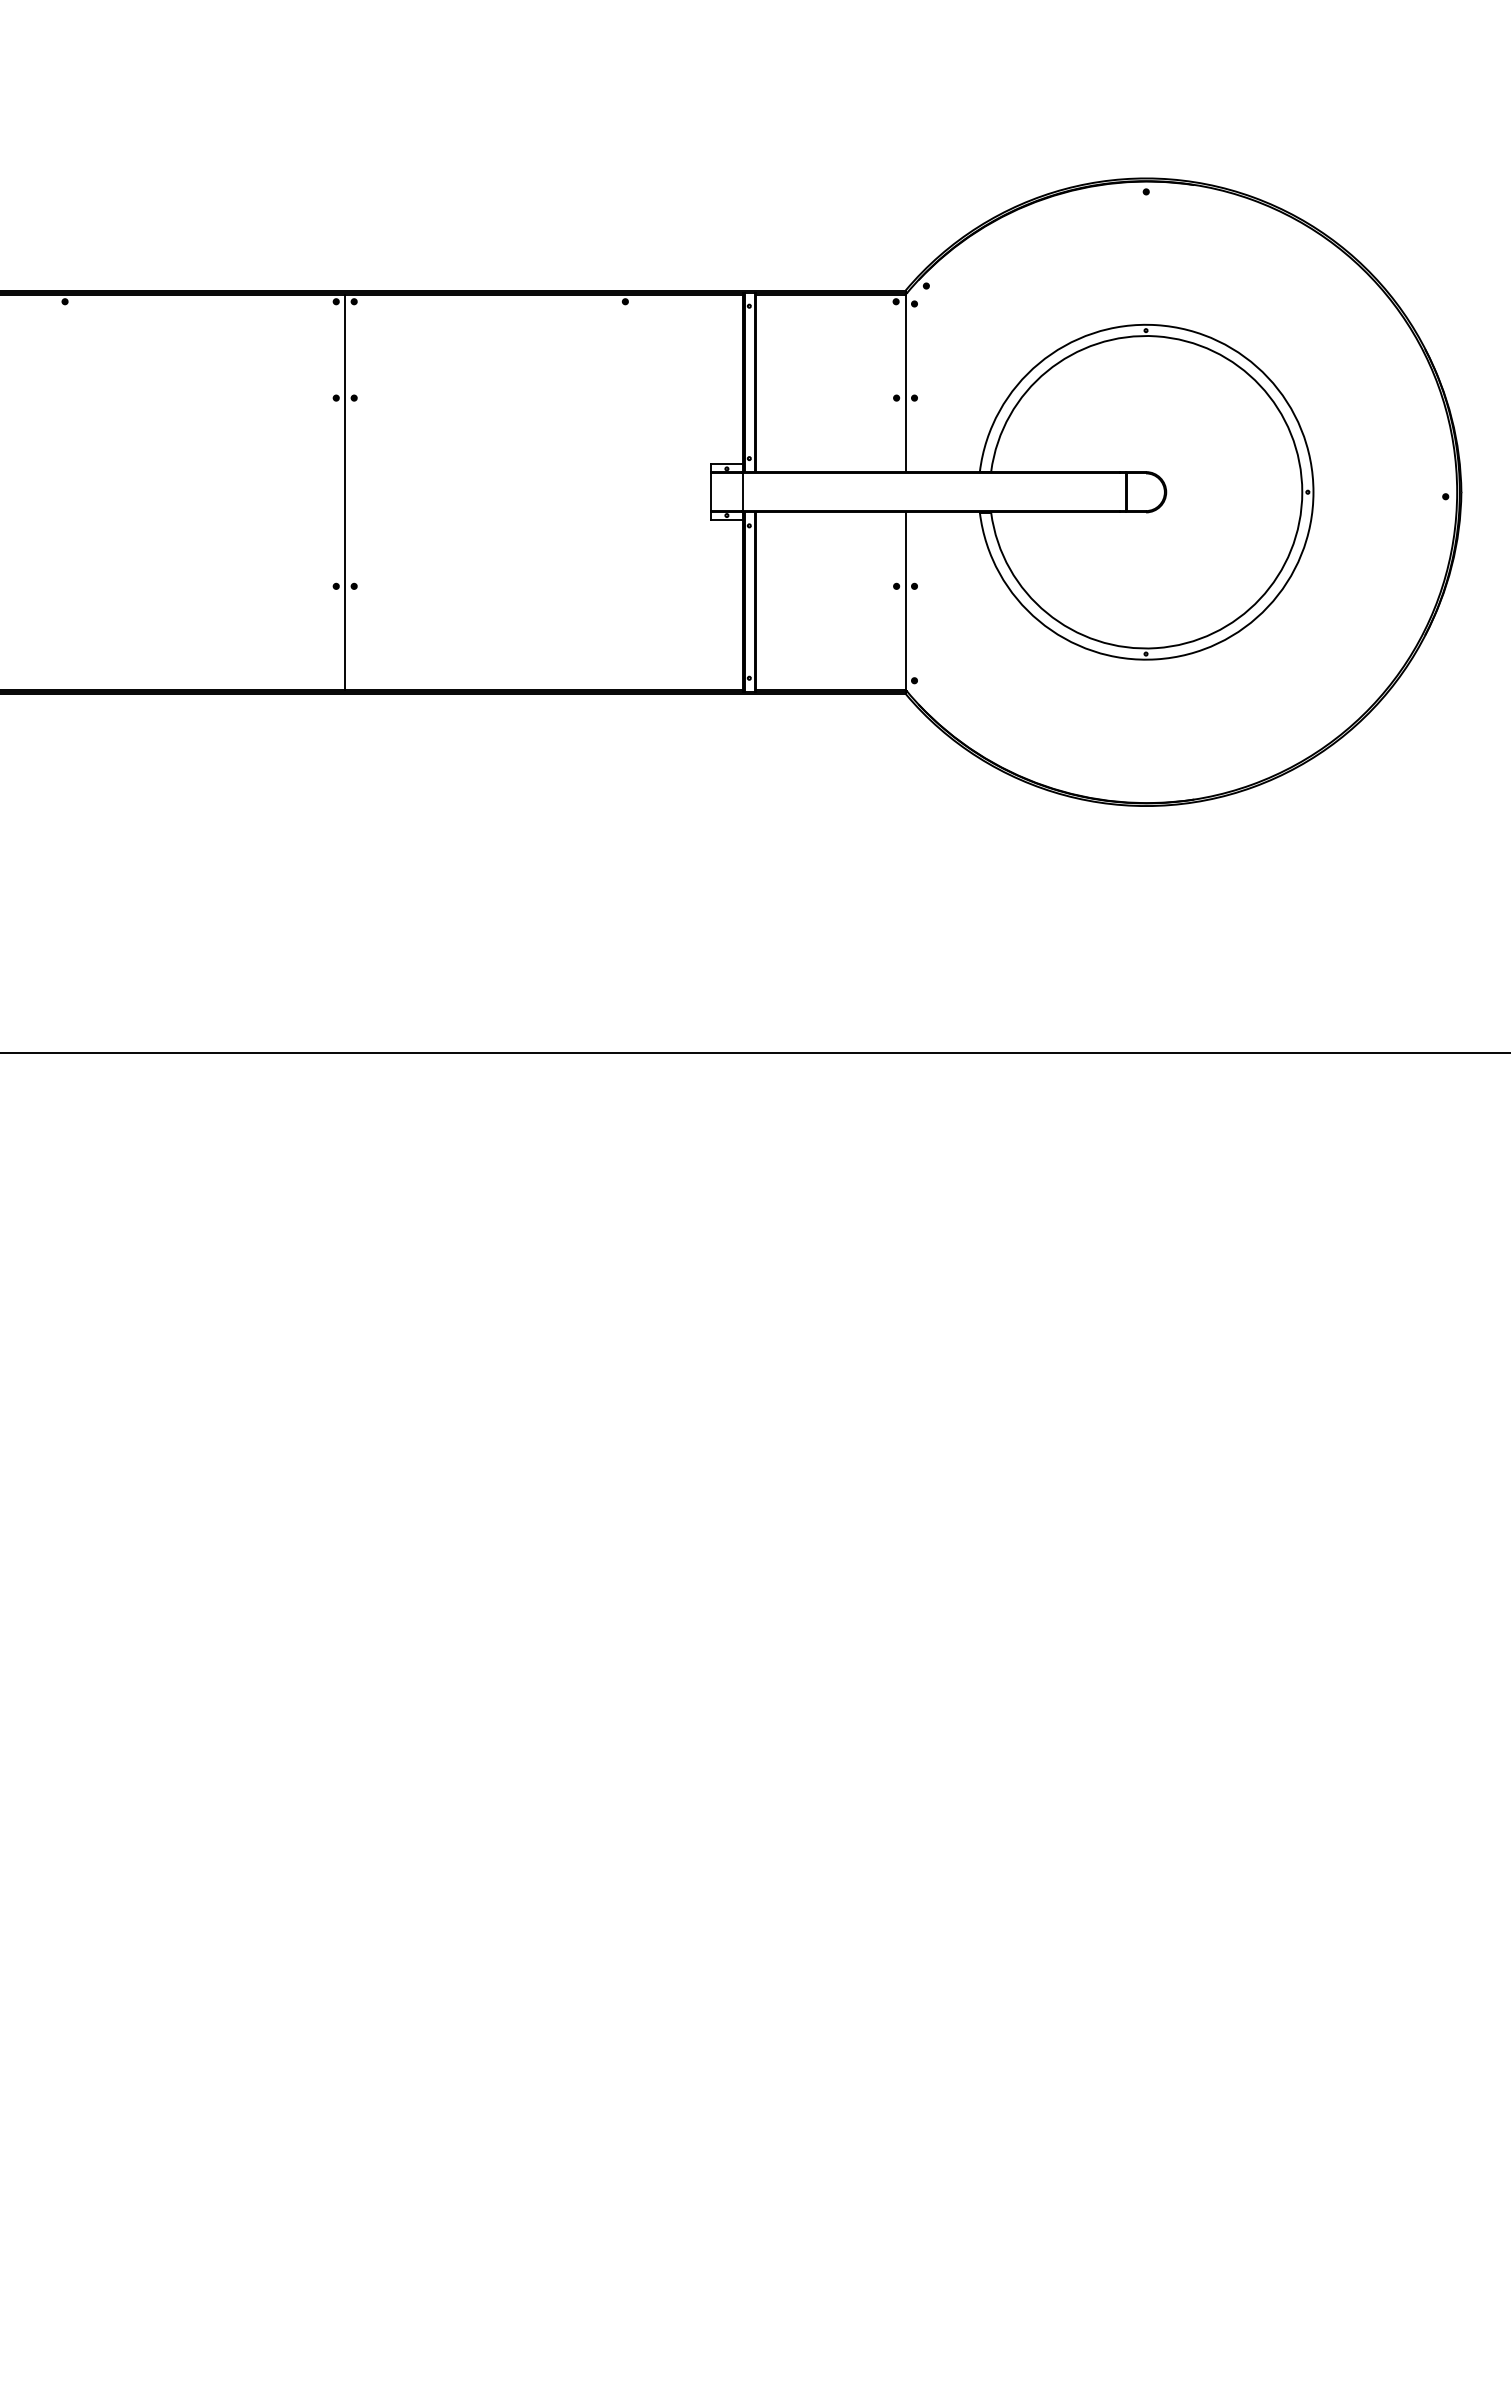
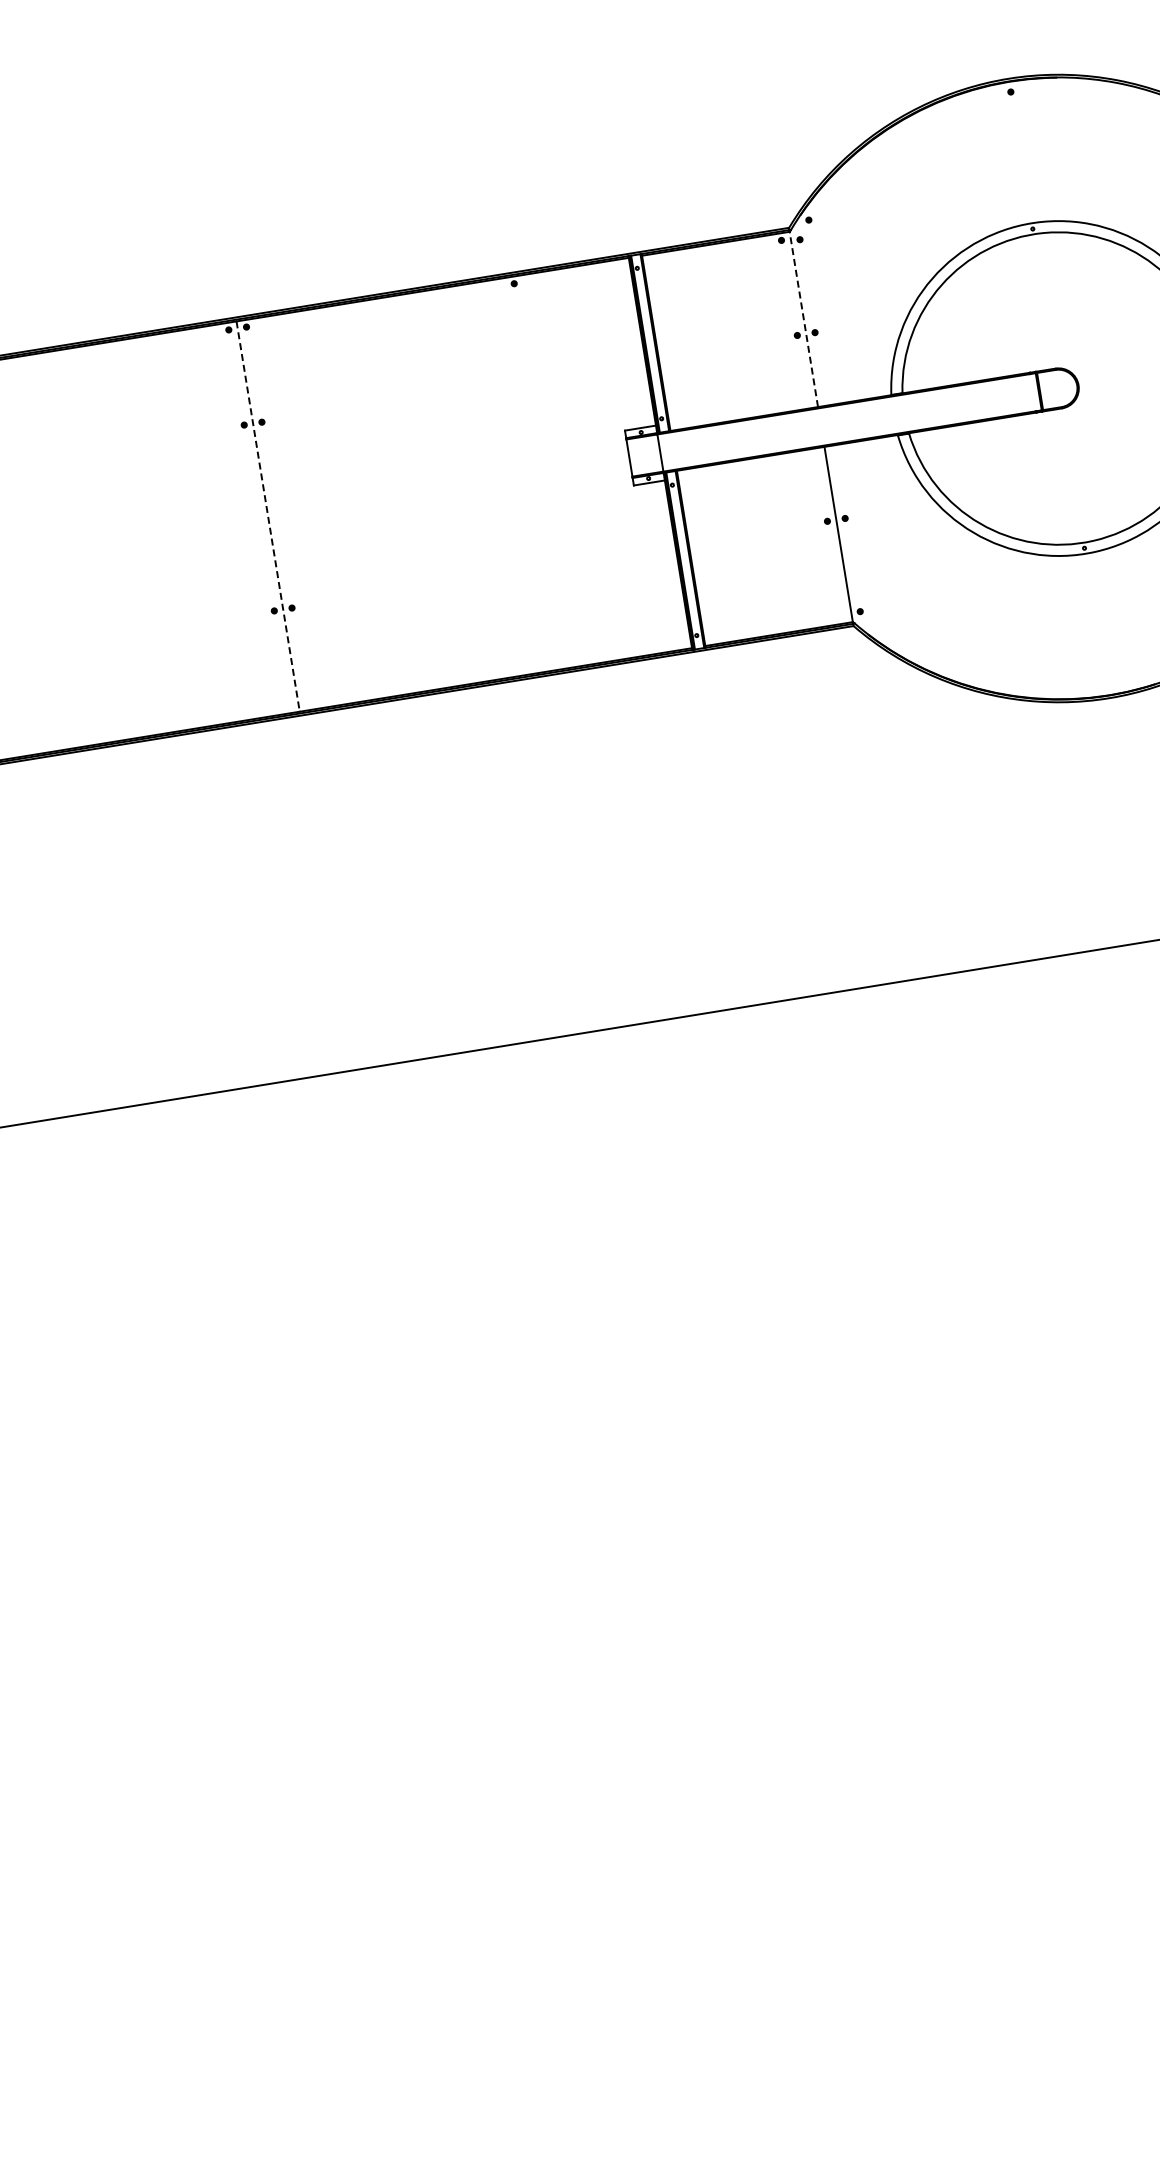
line: (905, 383) -> (803, 319), solid -> dashed
line: (345, 492) -> (268, 516), solid -> dashed

